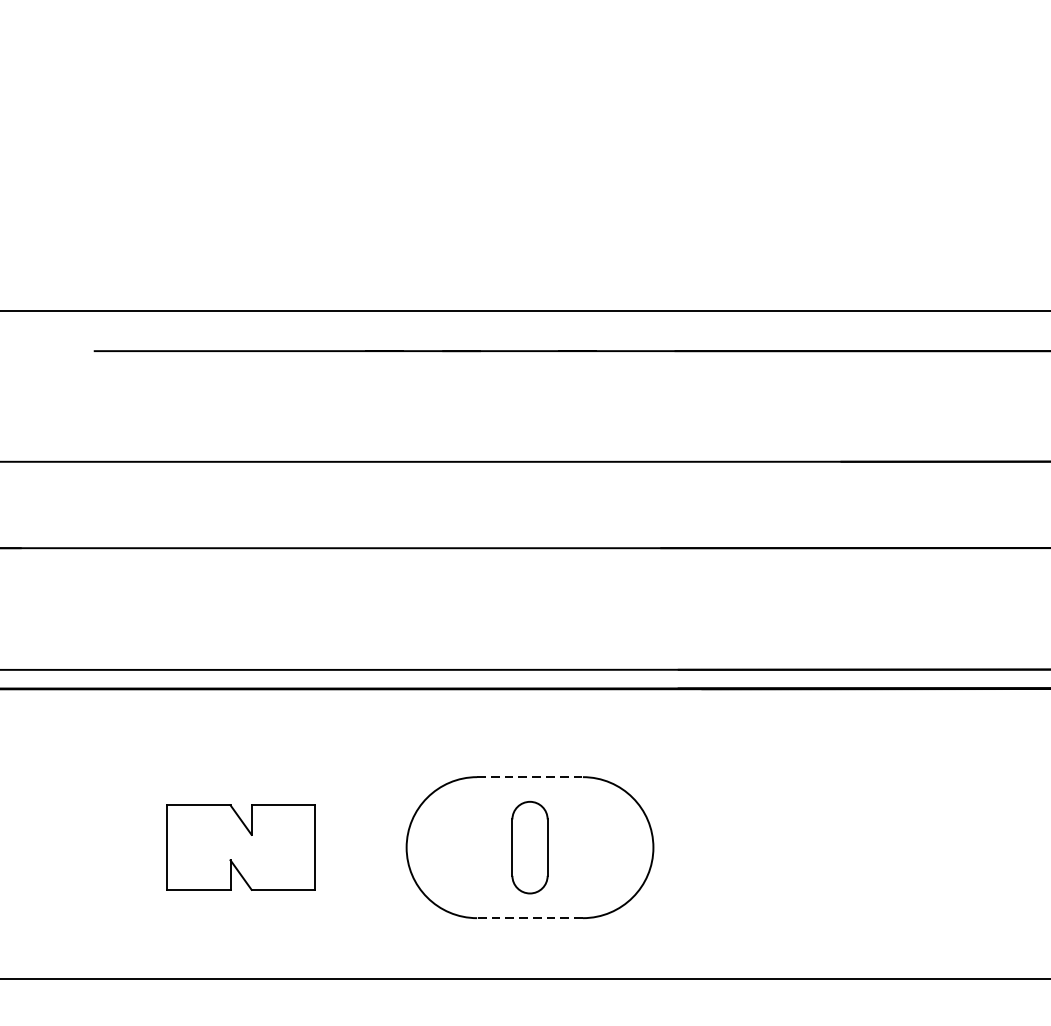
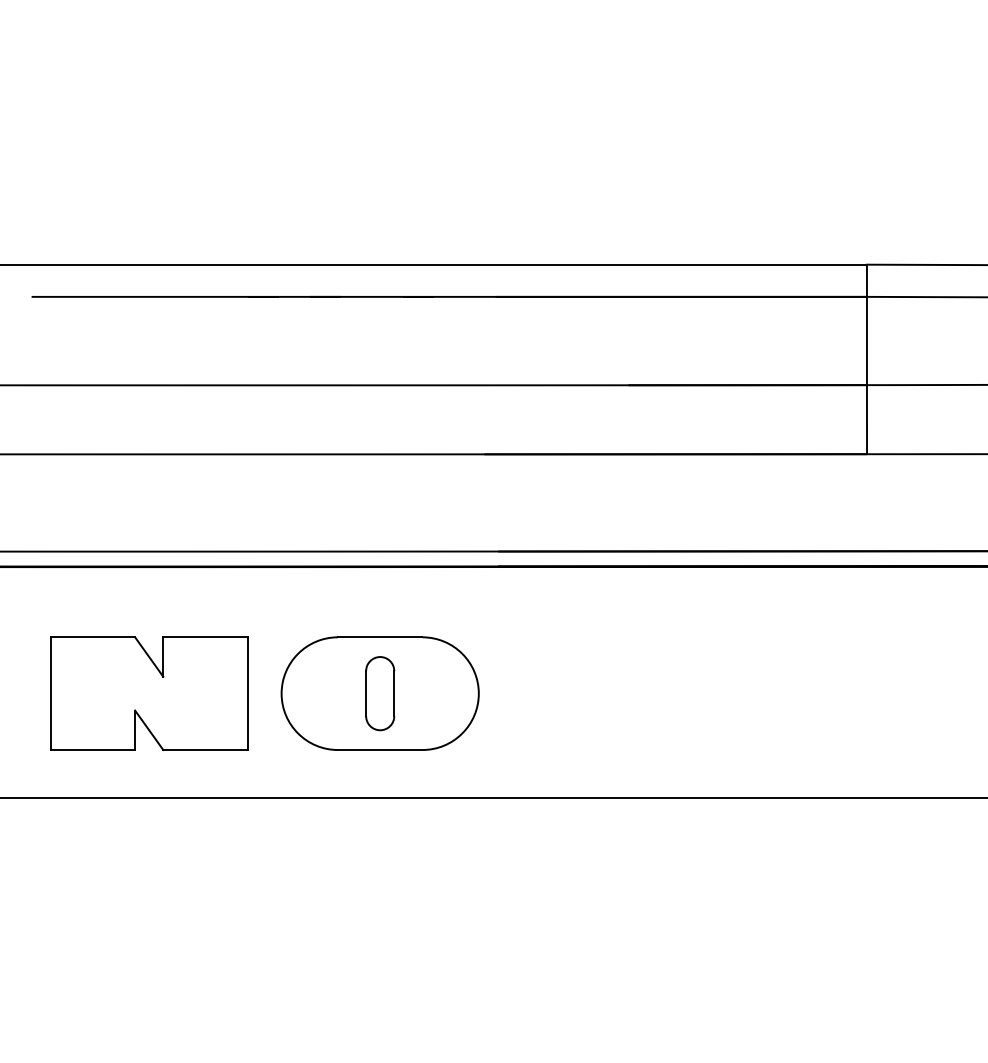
line: (530, 777) -> (380, 637), dashed -> solid
part: (241, 847) -> (149, 693), size x1.67
line: (529, 918) -> (379, 750), dashed -> solid

